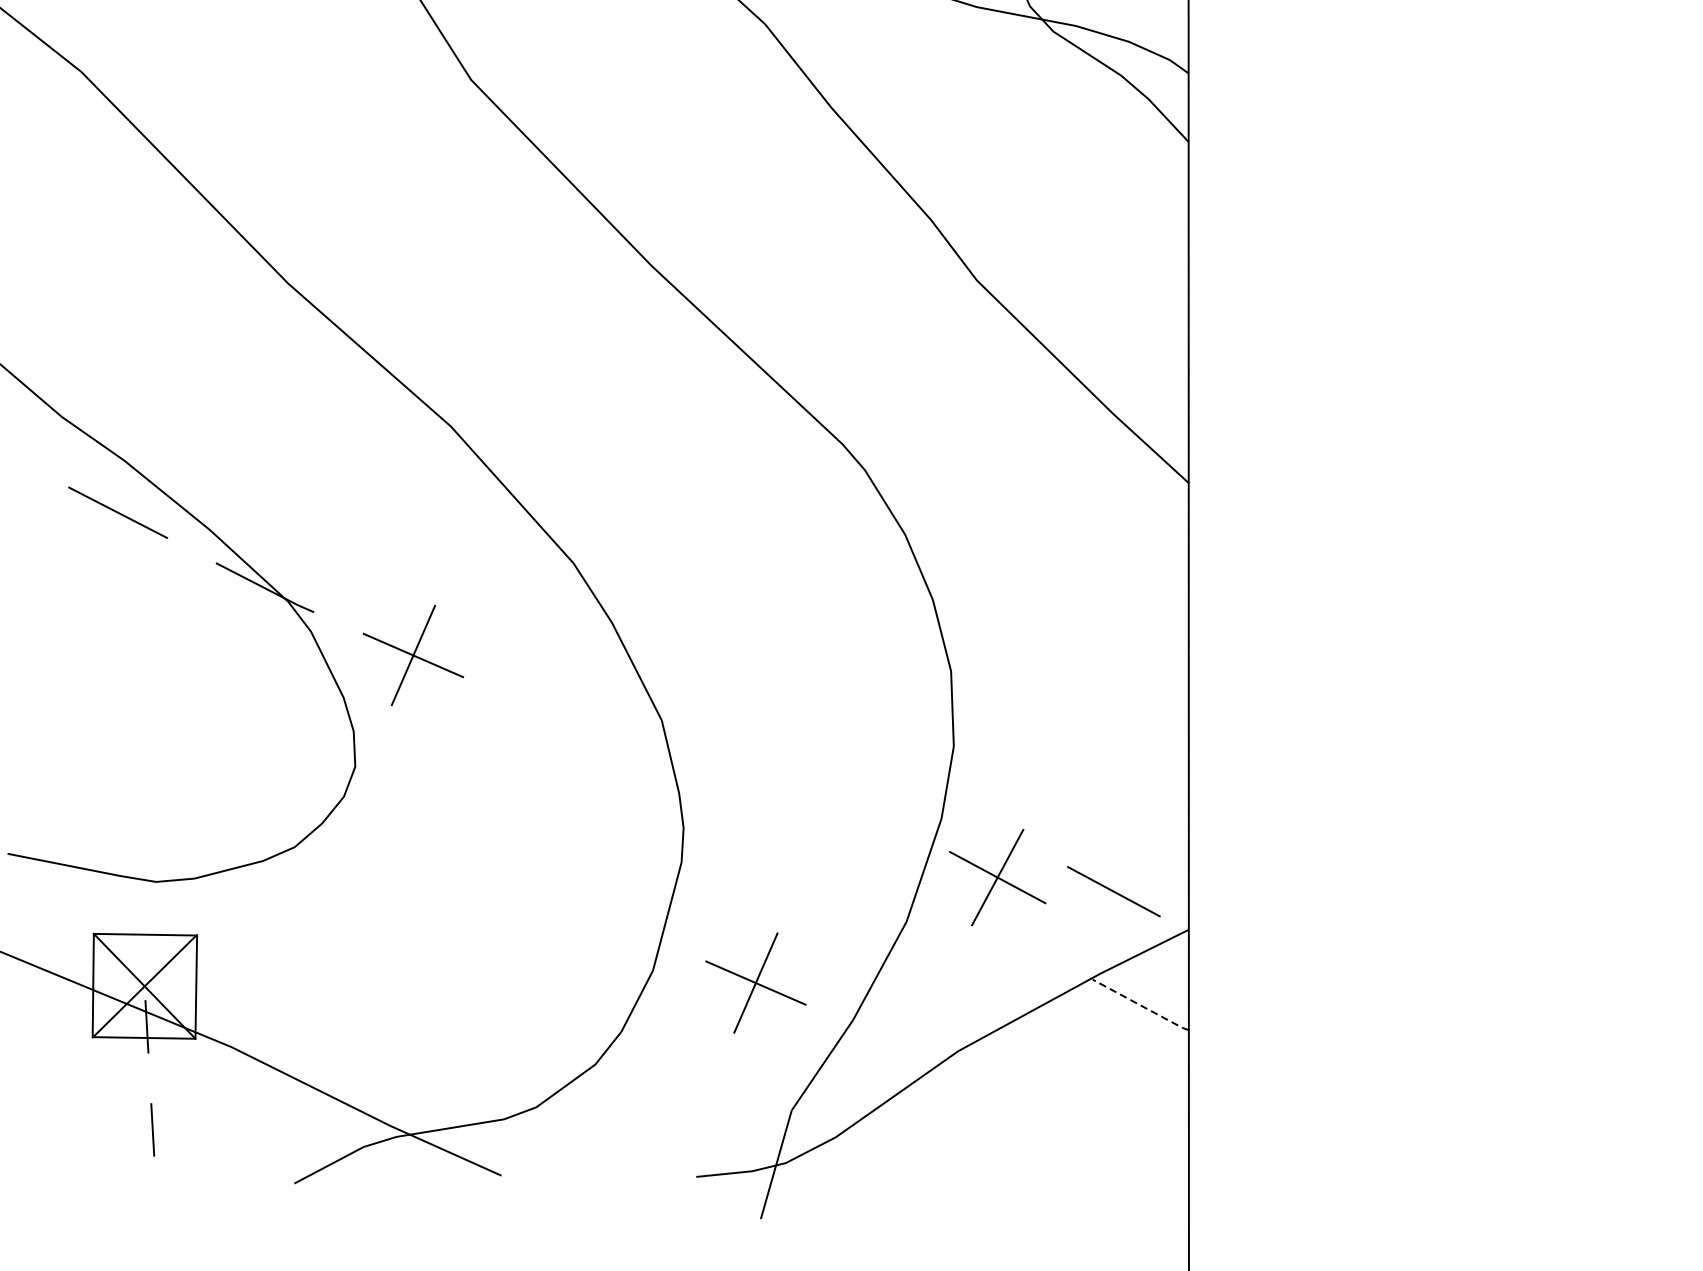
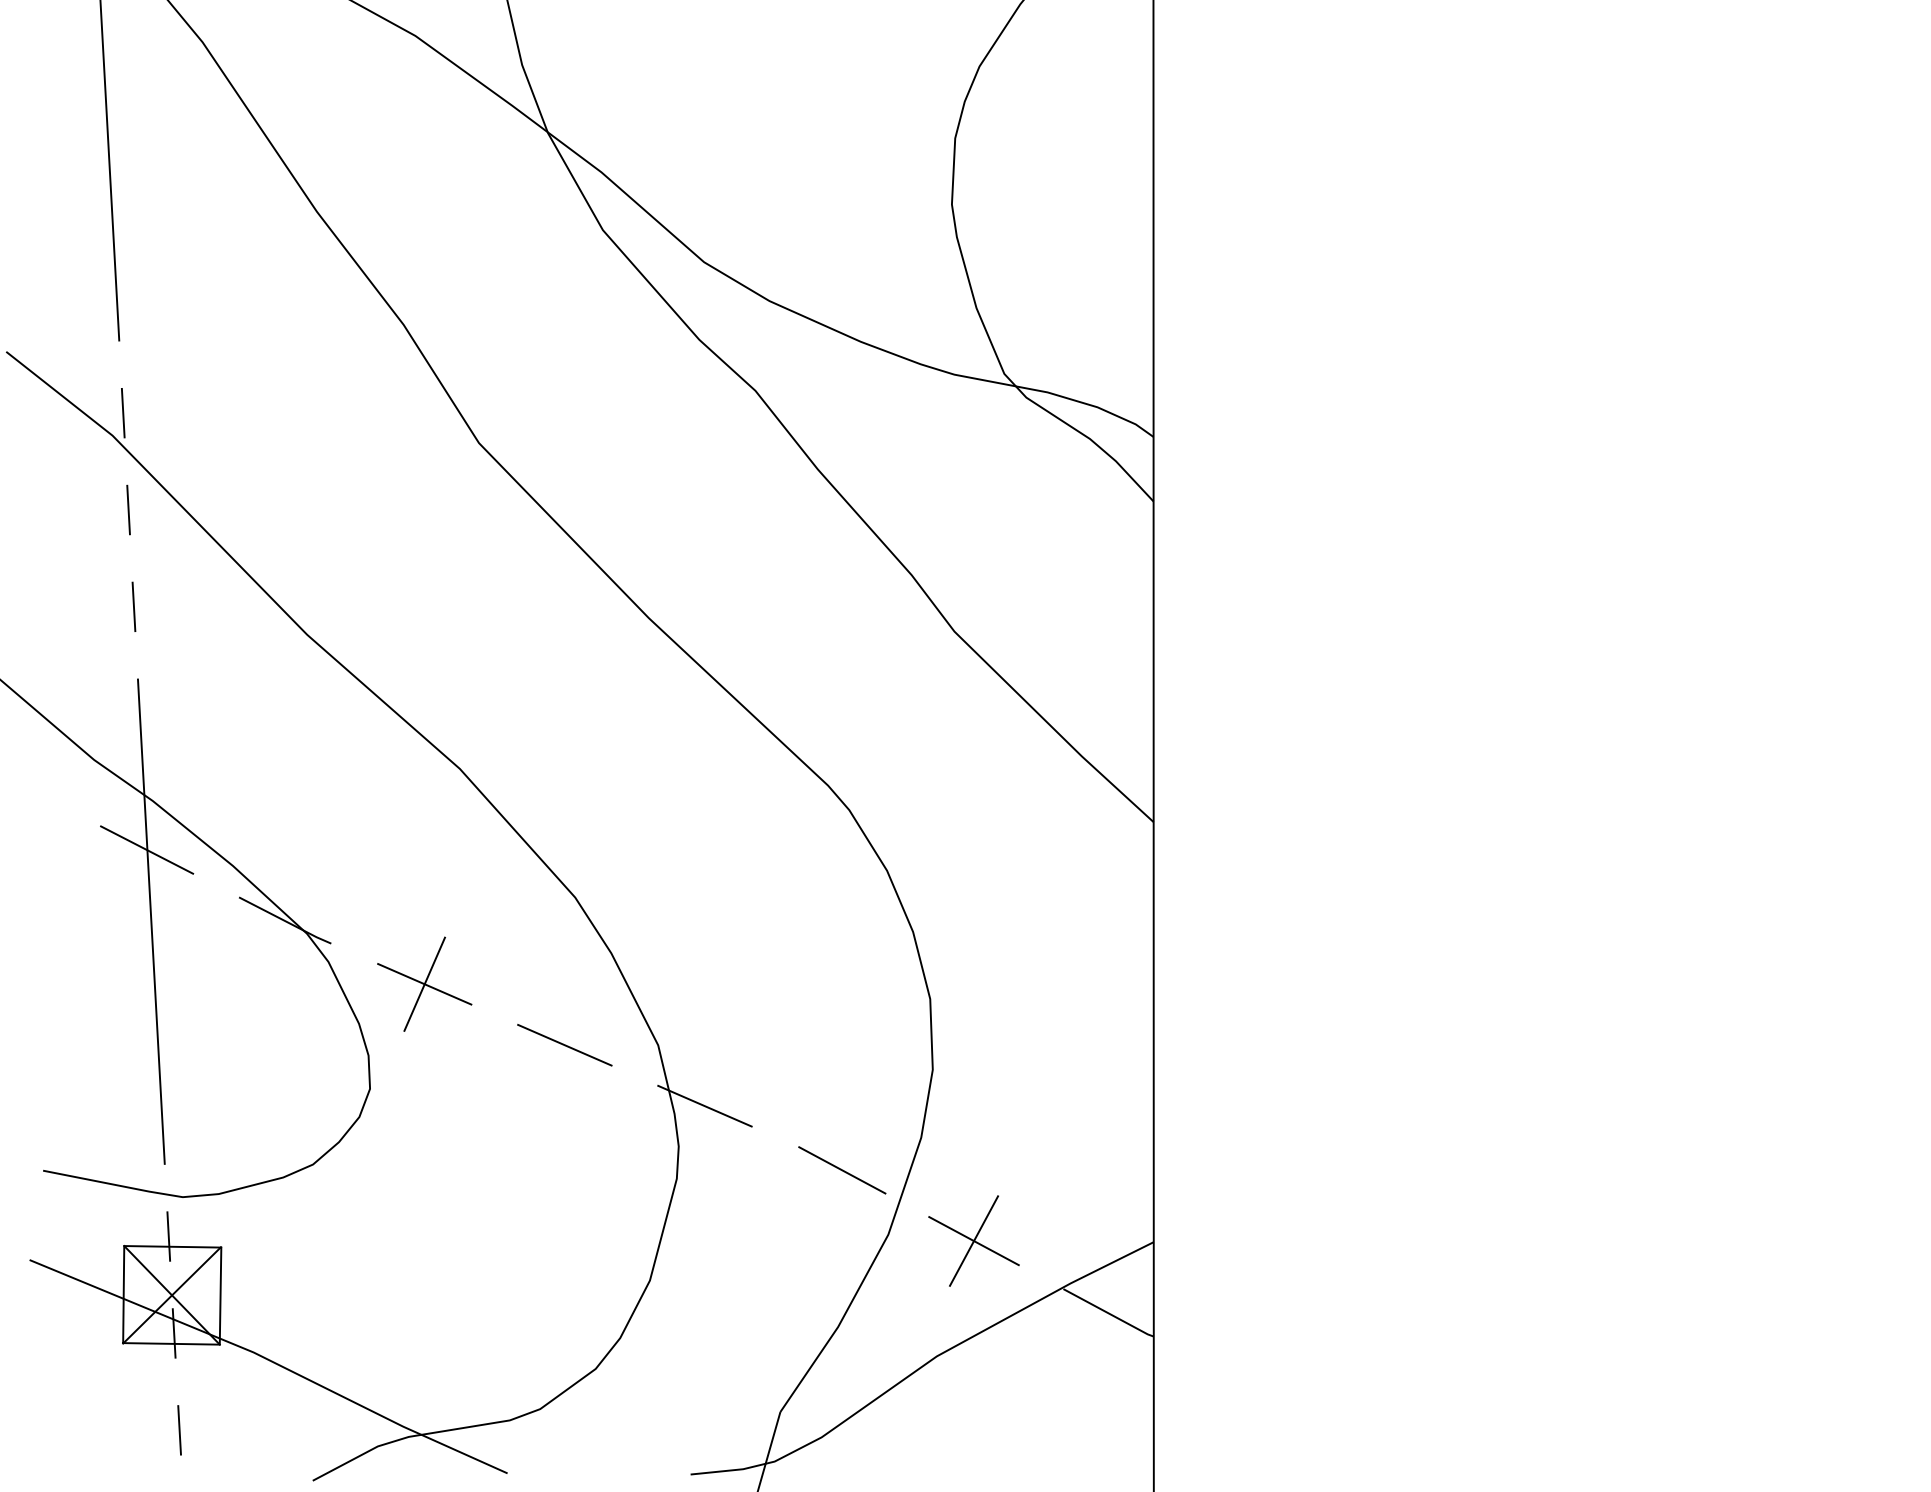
line: (91, 47) -> (122, 412), added
line: (98, 150) -> (128, 509), added
line: (103, 253) -> (133, 606), added
line: (121, 588) -> (150, 921), added
line: (562, 719) -> (564, 1044), added
line: (711, 784) -> (704, 1105), added
part: (997, 876) -> (973, 1240), moved
line: (1114, 891) -> (842, 1170), moved
line: (140, 923) -> (168, 1236), added
part: (755, 982) -> (746, 1291), removed
line: (1141, 1005) -> (1109, 1313), dashed -> solid

